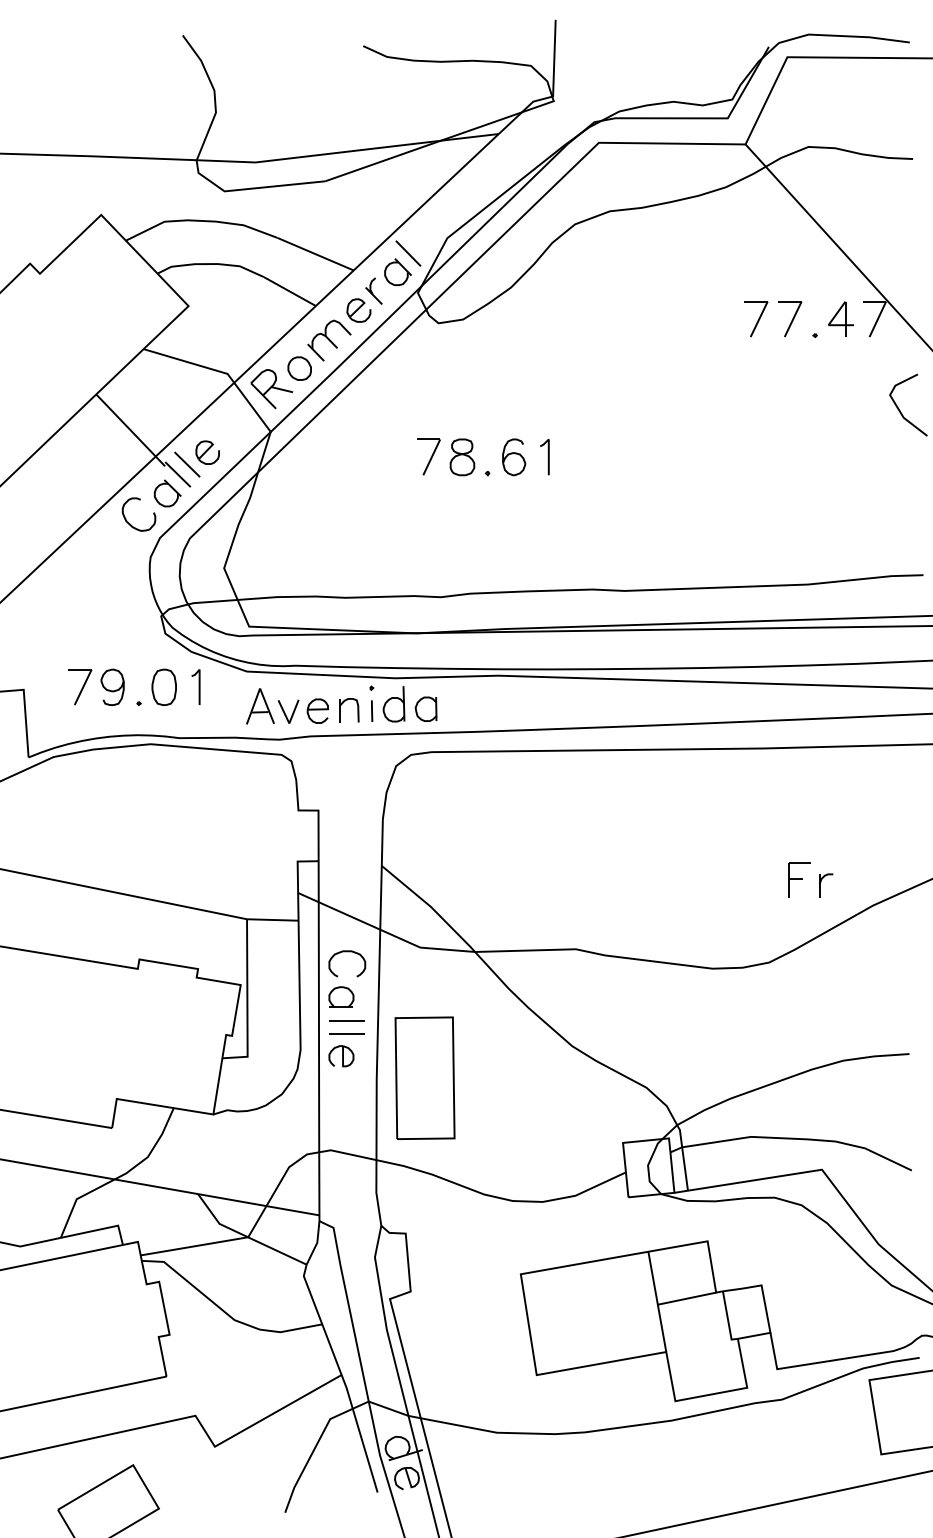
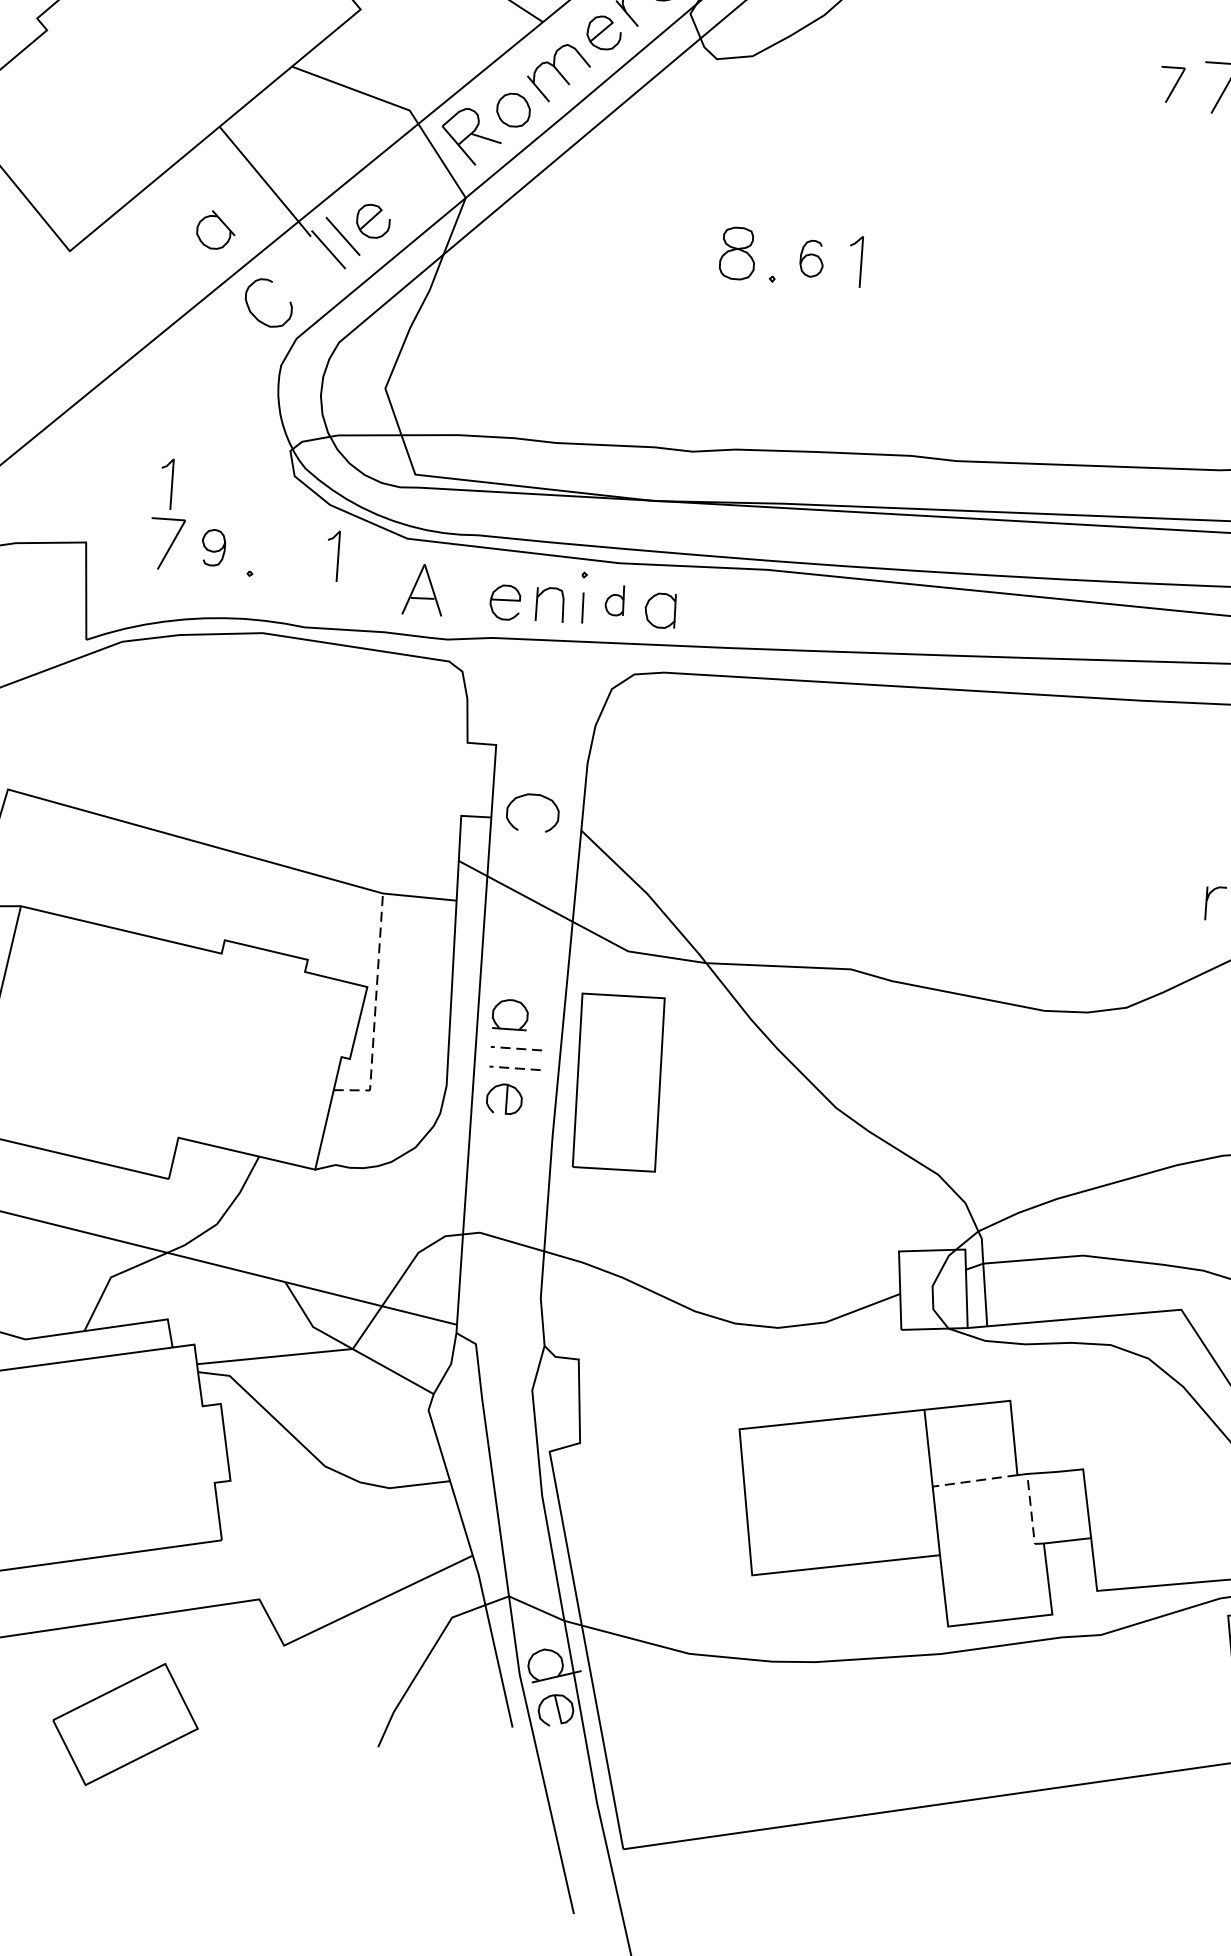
part: (756, 319) -> (1172, 85), size x0.7
part: (428, 456) -> (689, 248), removed
part: (514, 457) -> (812, 258), size x0.7
part: (167, 493) -> (215, 230), moved
line: (79, 644) -> (170, 483), added
part: (112, 686) -> (213, 546), size x0.7
part: (163, 686) -> (286, 551), removed
part: (393, 704) -> (614, 600), size x0.6
line: (285, 712) -> (458, 601), removed
part: (799, 879) -> (1178, 891), removed
curve: (347, 952) -> (534, 796), moved
line: (247, 1001) -> (375, 1011), solid -> dashed
line: (347, 1020) -> (516, 1048), solid -> dashed
line: (347, 1034) -> (515, 1068), solid -> dashed
part: (424, 1077) -> (618, 1081), moved
line: (686, 1298) -> (974, 1480), solid -> dashed
line: (727, 1319) -> (1030, 1514), solid -> dashed

